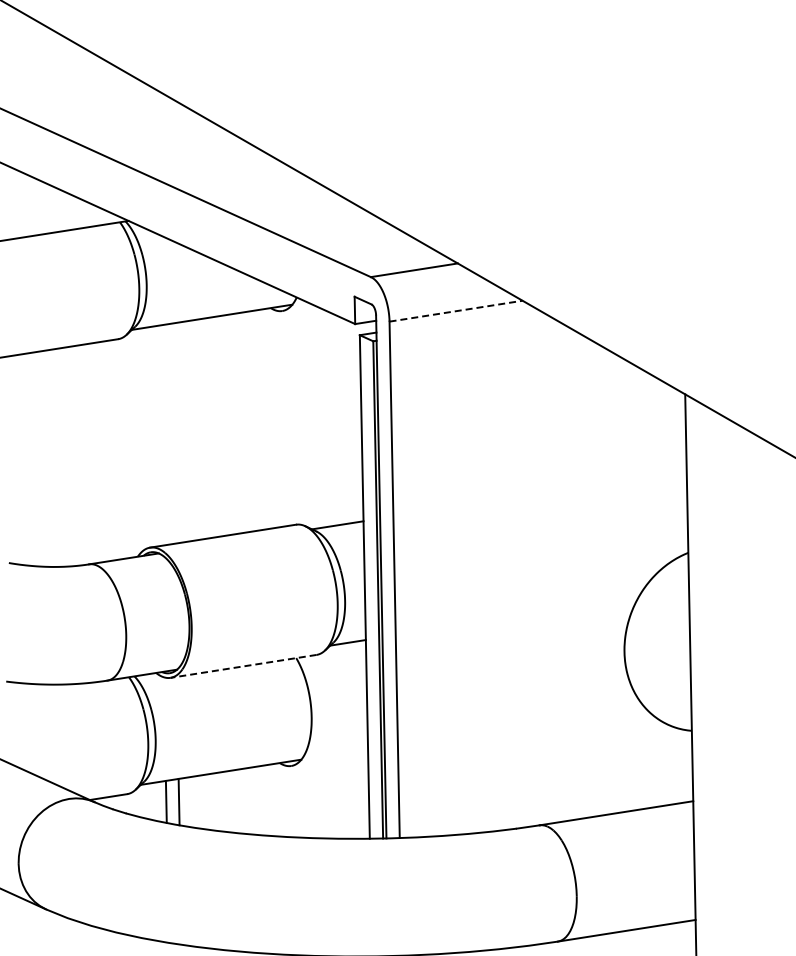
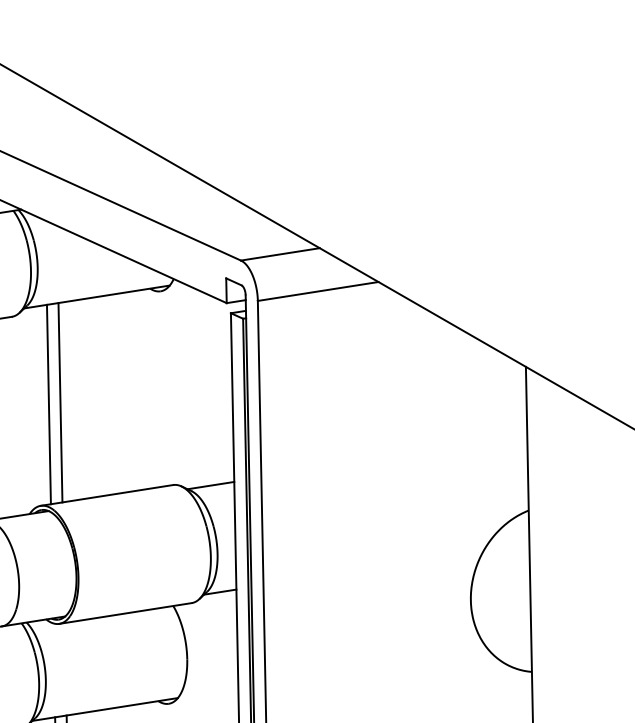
line: (456, 311) -> (318, 291), dashed -> solid
line: (171, 433) -> (60, 402), added
line: (158, 435) -> (48, 404), added
line: (243, 666) -> (125, 613), dashed -> solid

